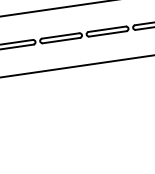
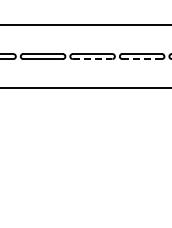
line: (108, 34) -> (142, 59), solid -> dashed
line: (61, 41) -> (92, 59), solid -> dashed

